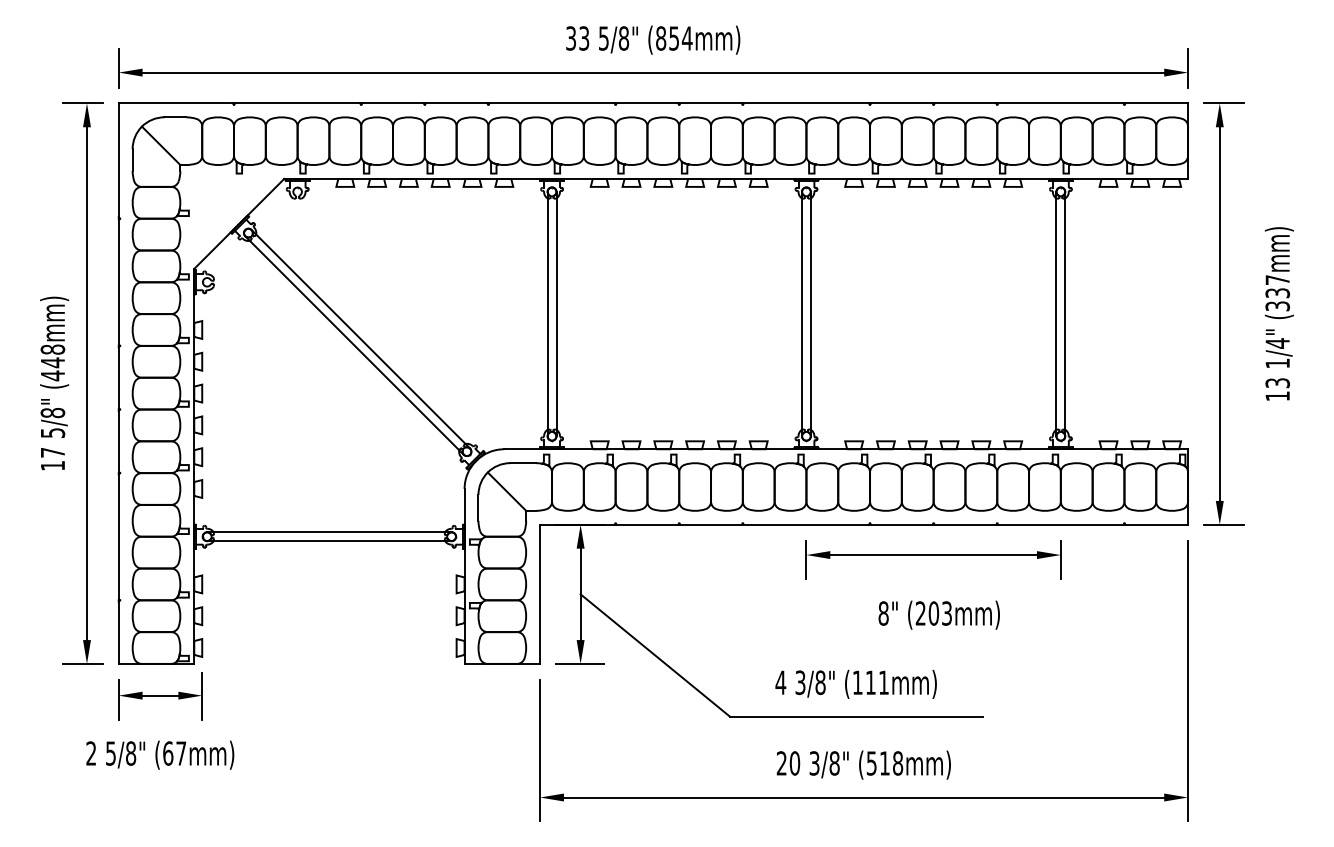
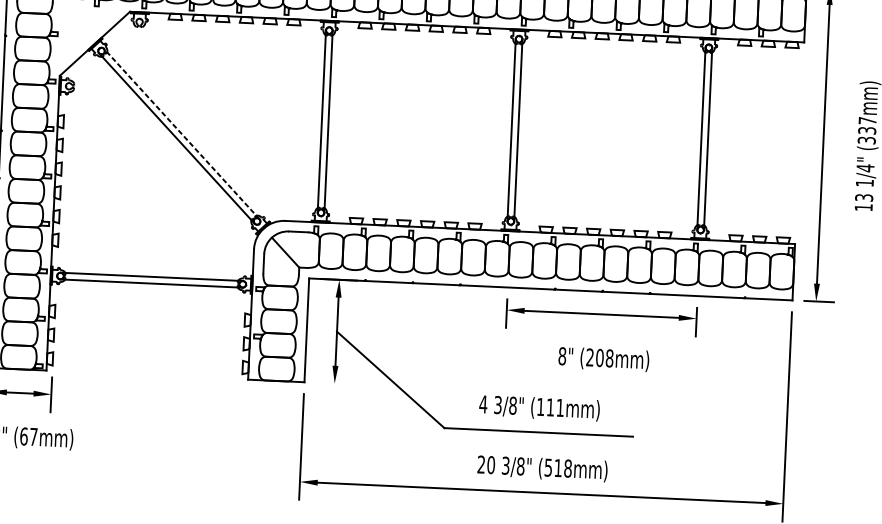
line: (360, 338) -> (181, 133), solid -> dashed
text: (947, 613) -> (610, 358), (203mm) -> (208mm)
line: (580, 663) -> (334, 383), removed

